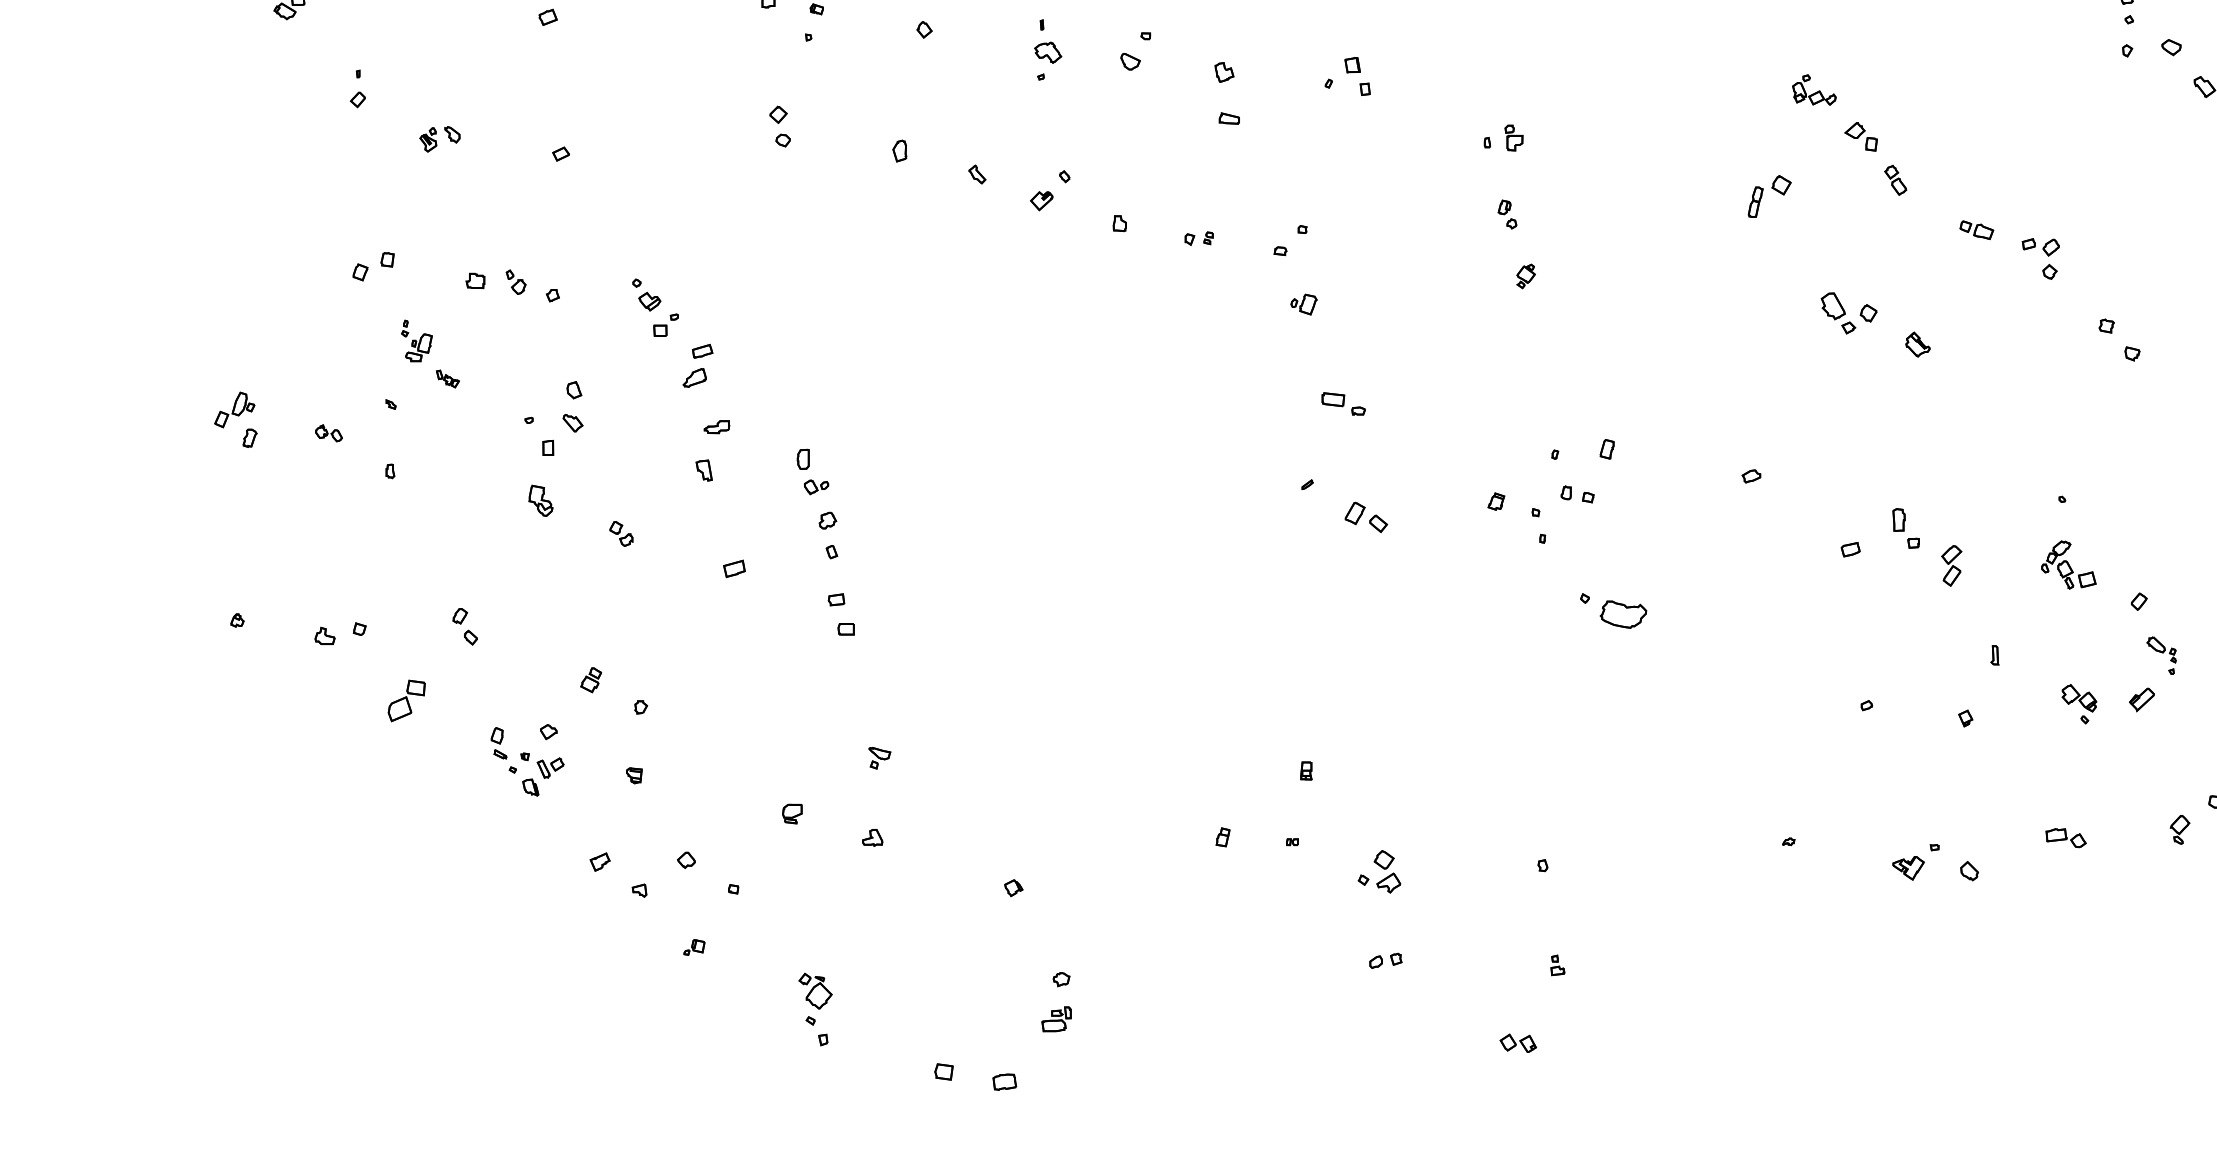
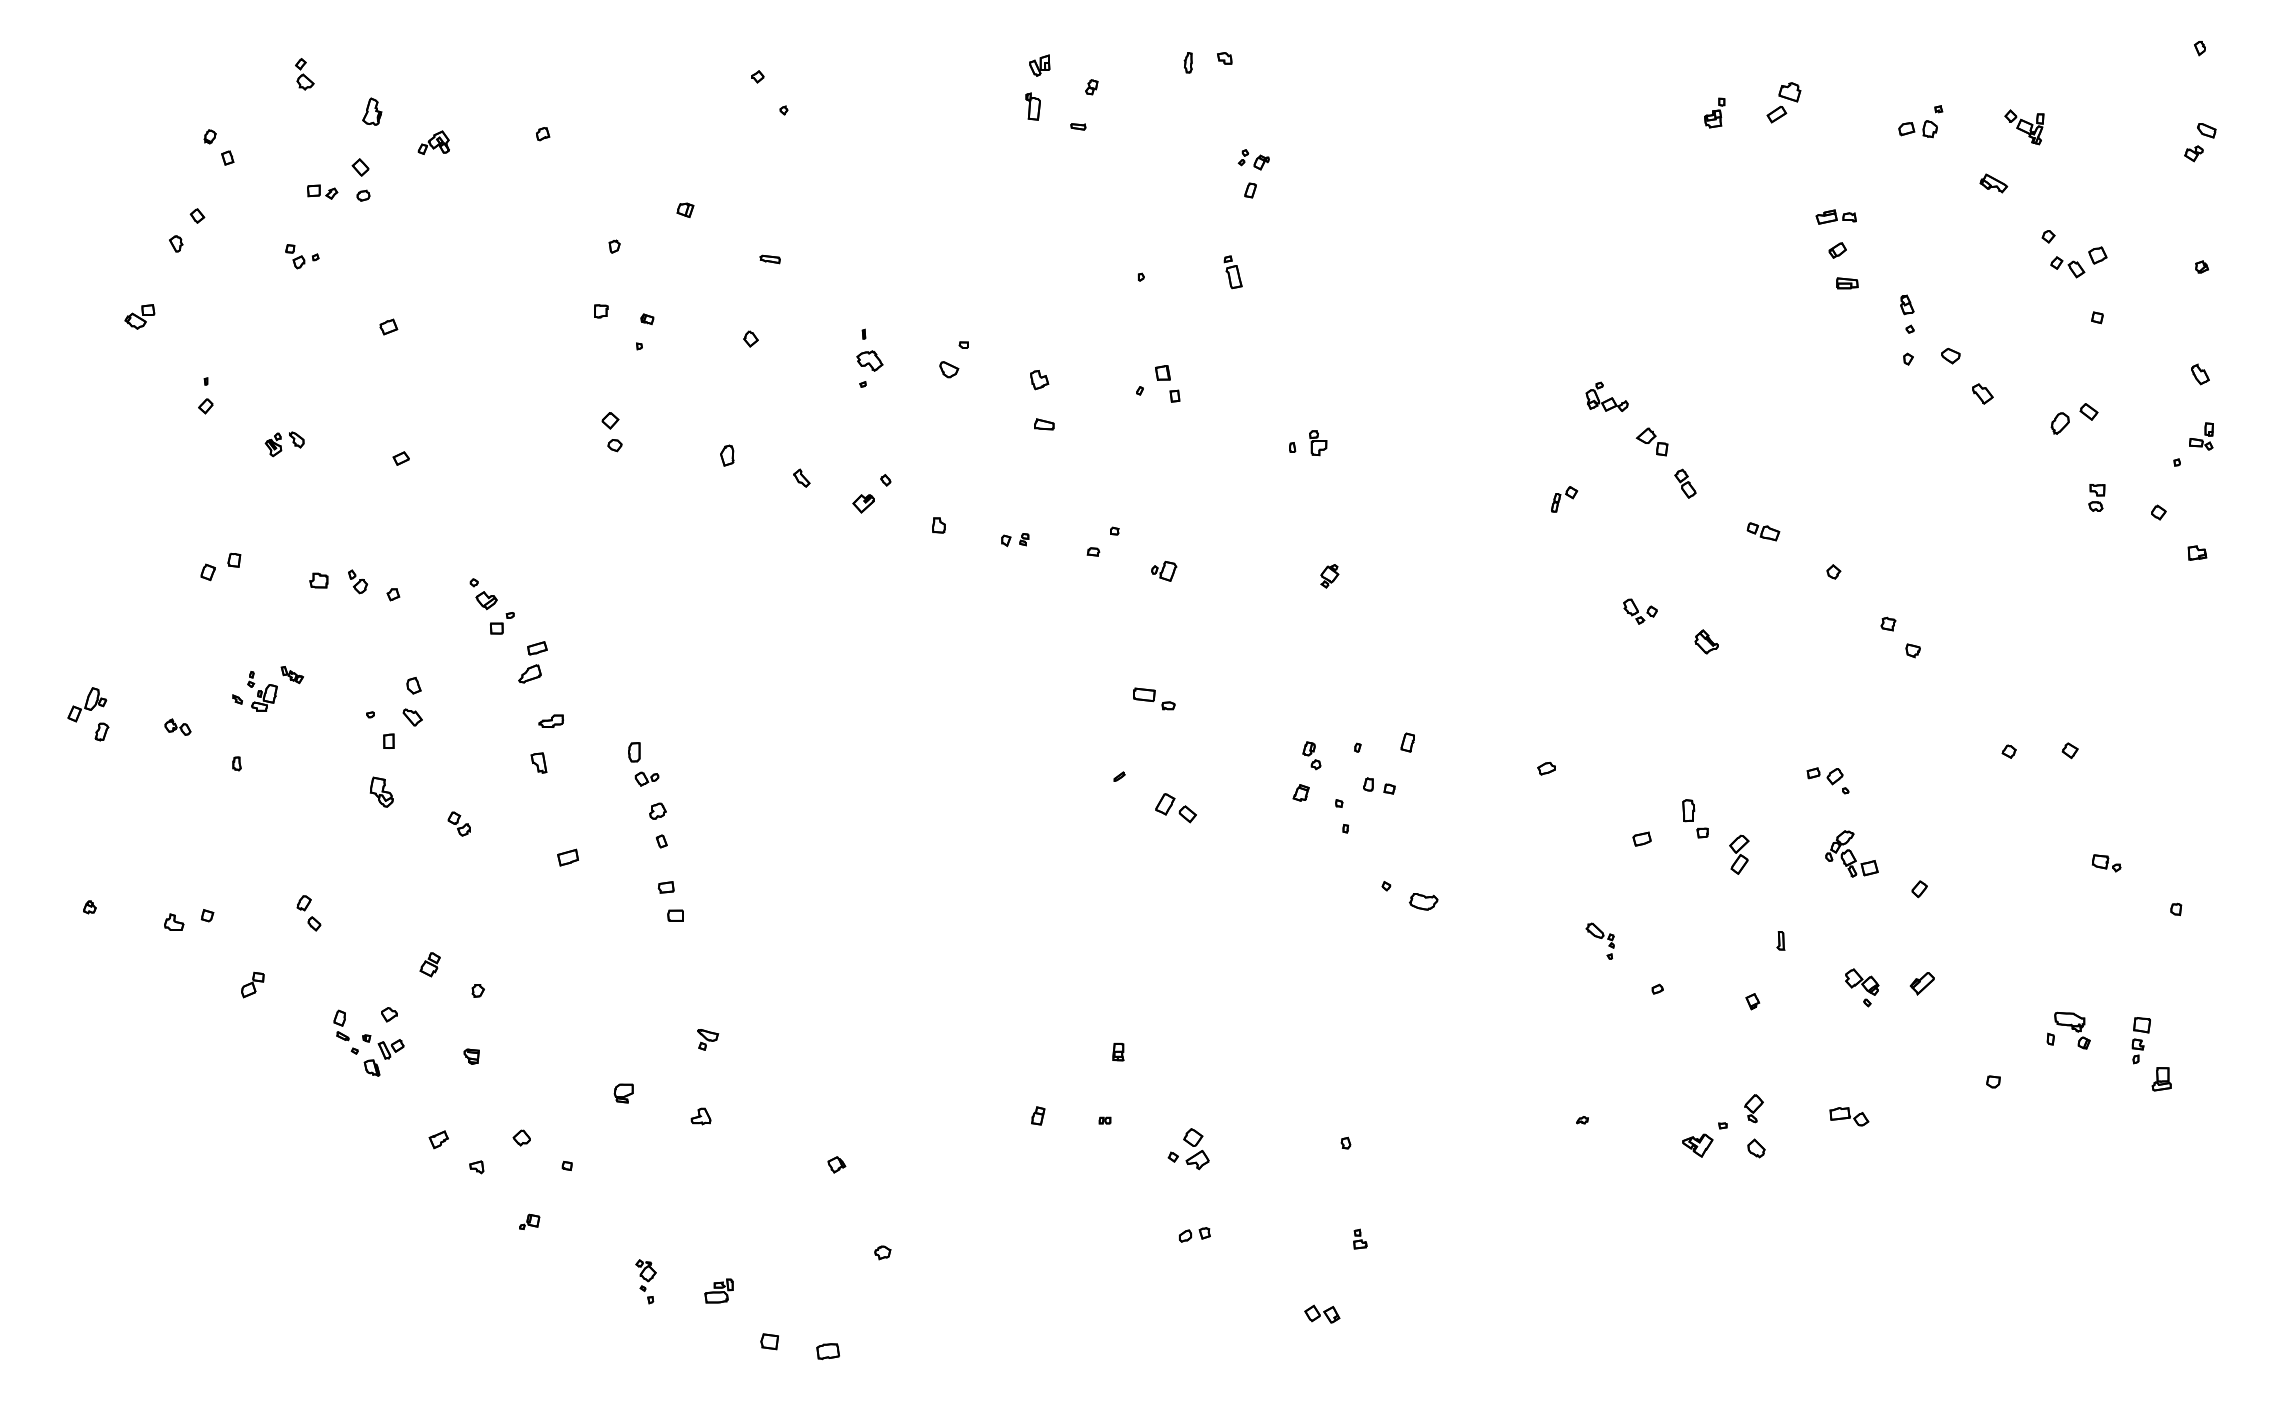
part: (1770, 196) -> (1564, 499), size x0.62
part: (1507, 214) -> (1311, 755), moved
part: (2040, 247) -> (1824, 776), moved
part: (1304, 304) -> (1164, 571), moved
part: (1849, 313) -> (1640, 611), size x0.62
part: (416, 341) -> (262, 691), moved
part: (1623, 614) -> (1423, 901), size x0.62
part: (2160, 654) -> (1599, 940), moved
part: (406, 701) -> (252, 985), size x0.62
part: (2179, 829) -> (1753, 1108), moved
part: (814, 1009) -> (645, 1281), size x0.62
part: (1056, 1018) -> (718, 1290), moved

